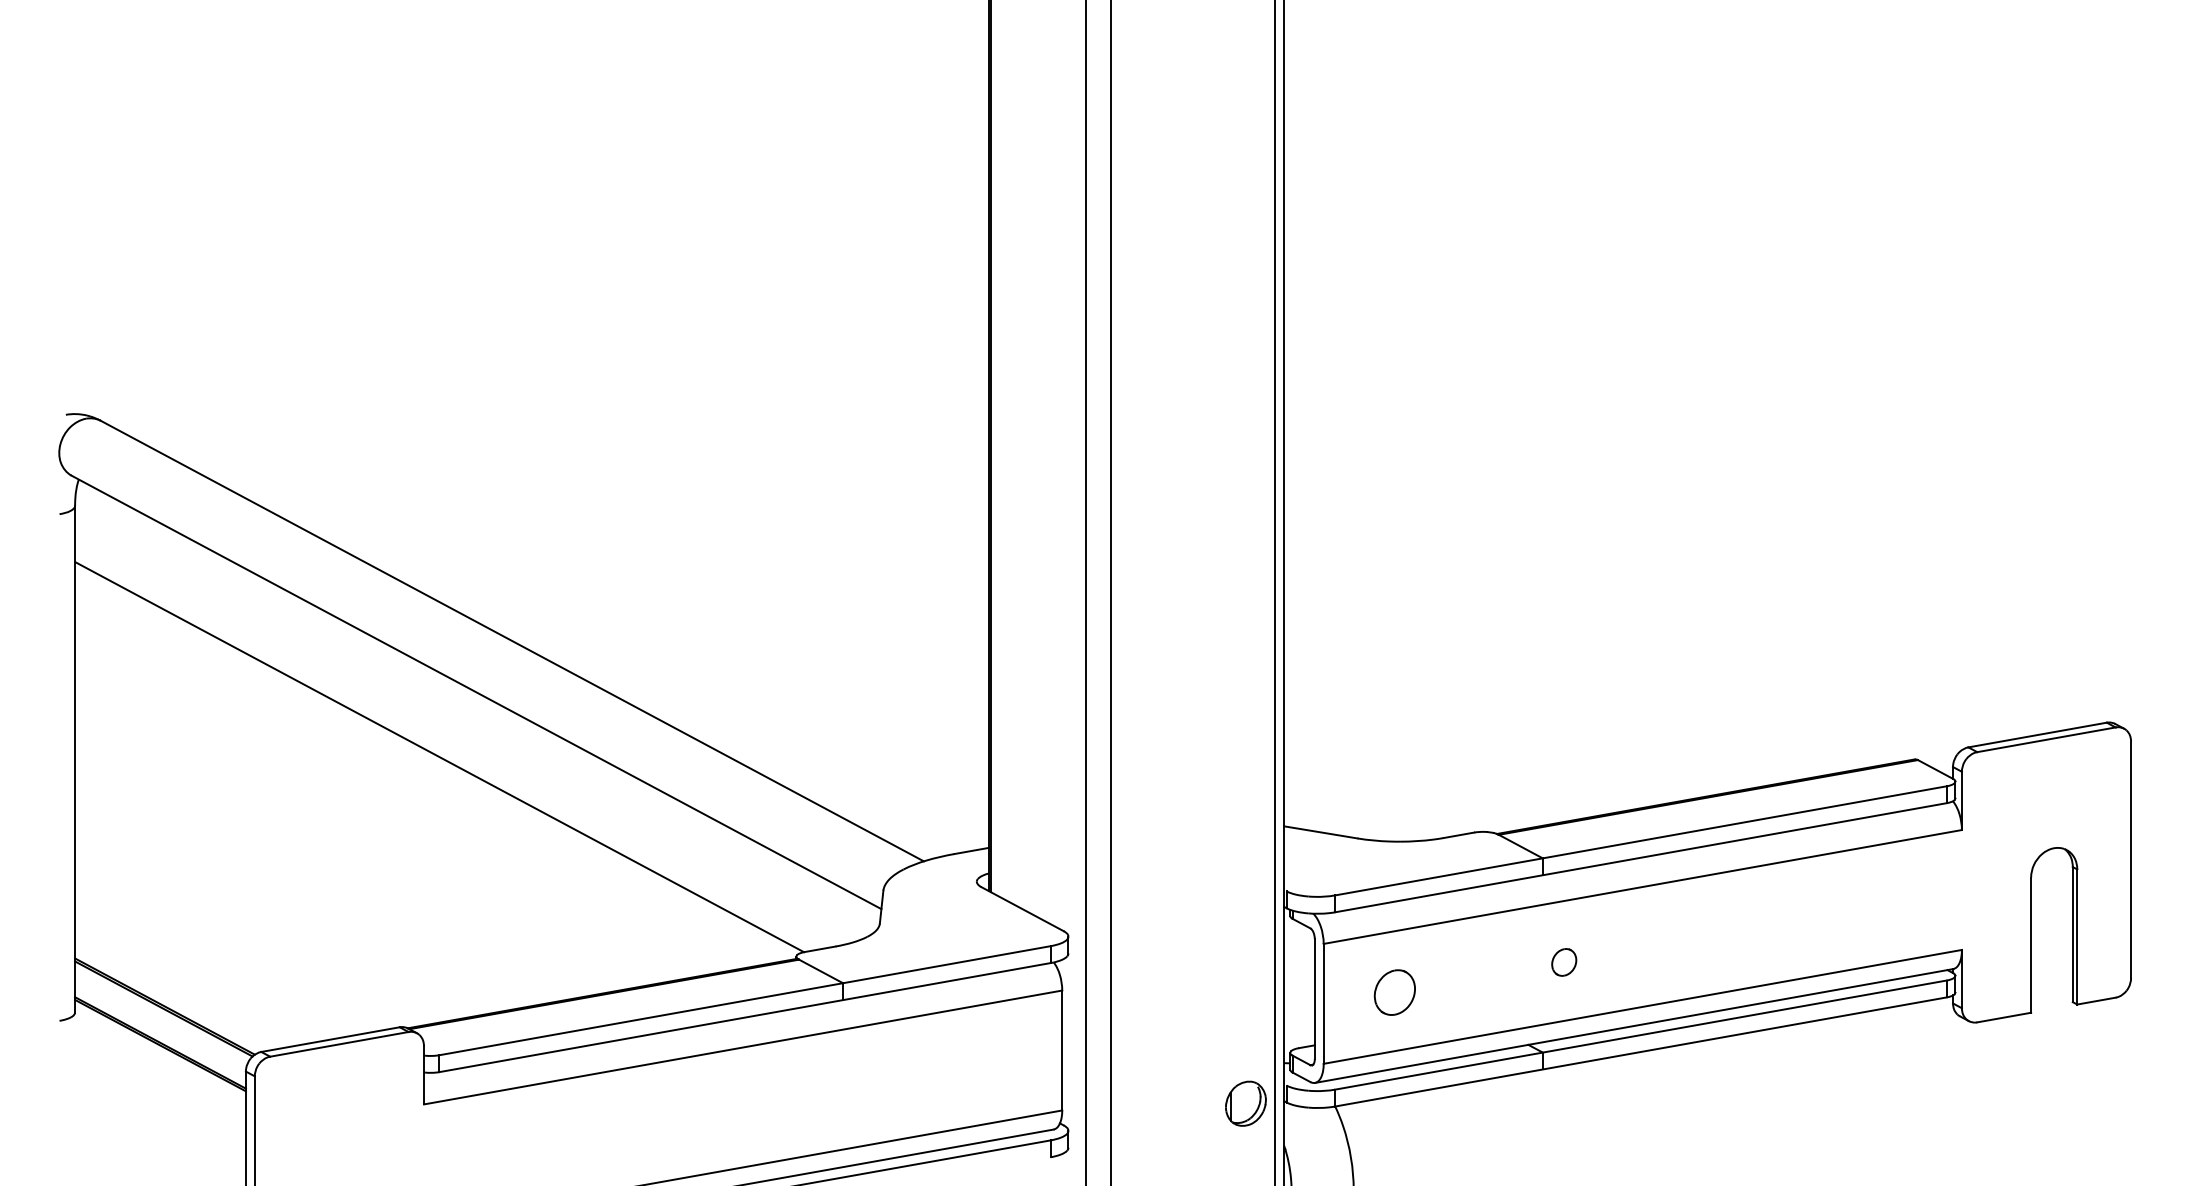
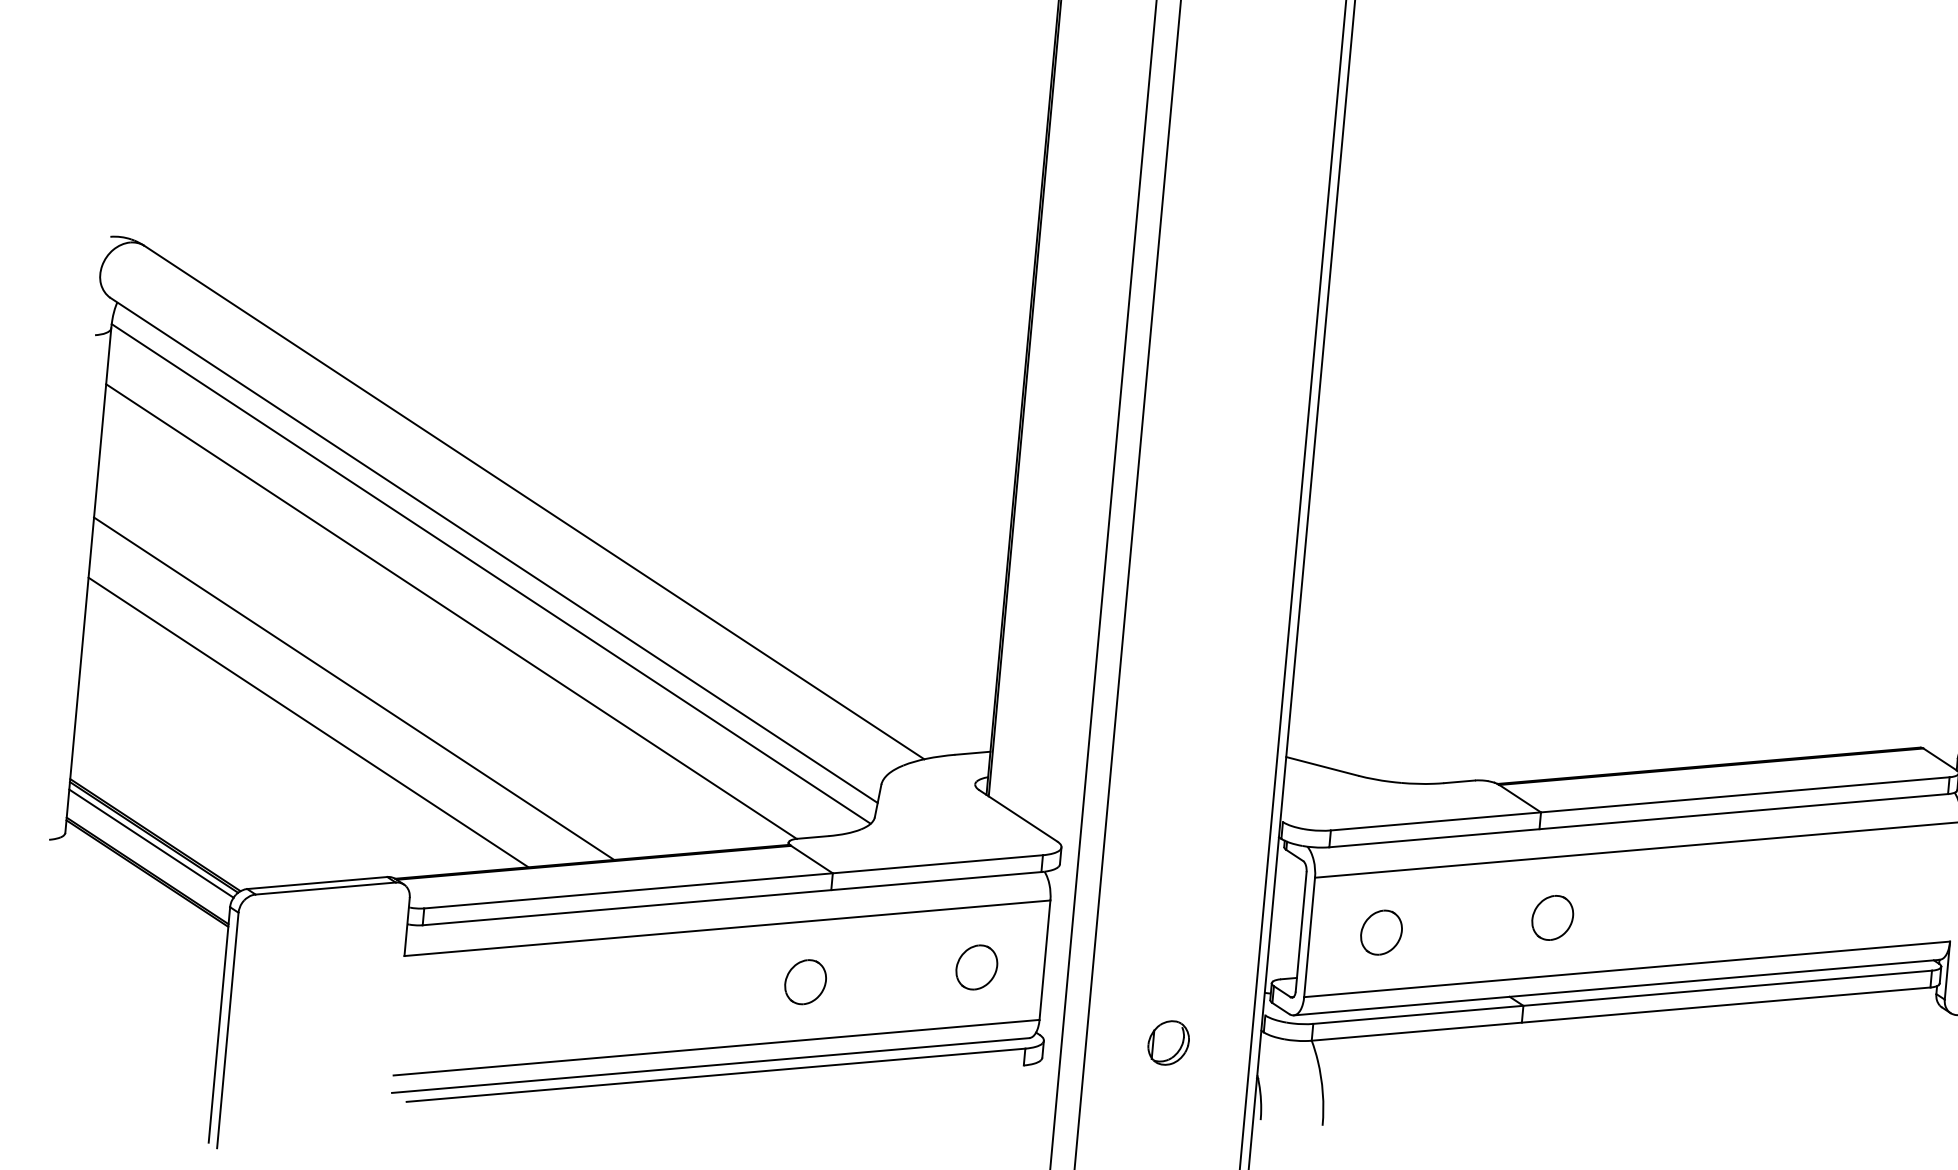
line: (475, 715) -> (491, 573), added
line: (349, 842) -> (354, 688), added
line: (307, 880) -> (308, 722), added
part: (1564, 962) -> (1553, 918), size x1.67
line: (161, 1015) -> (151, 843), added
part: (995, 1063) -> (977, 967), added
part: (825, 1093) -> (805, 981), added
part: (1245, 1103) -> (1168, 1042), moved

